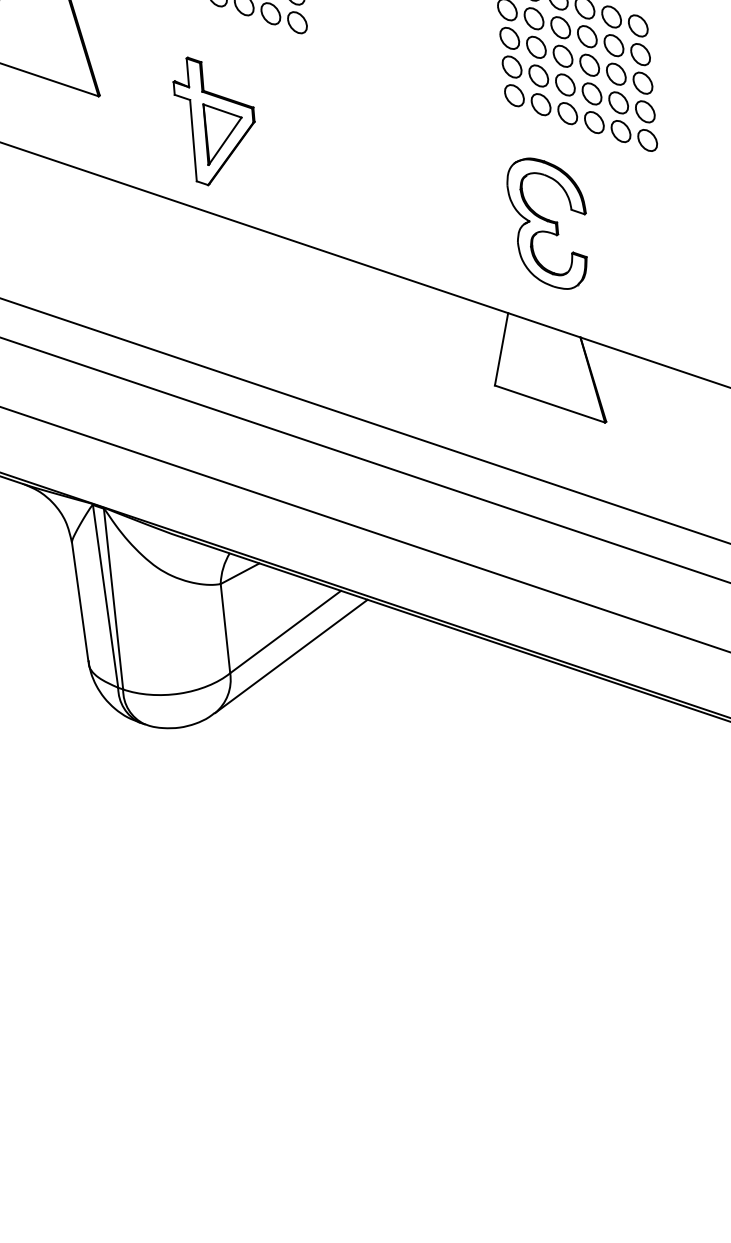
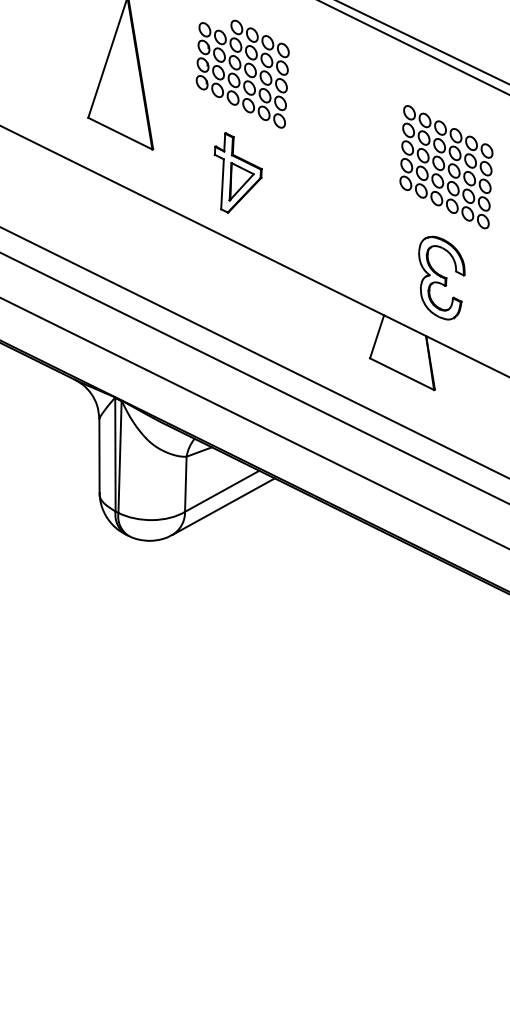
part: (215, 118) -> (237, 172), moved
part: (549, 222) -> (441, 277), moved

